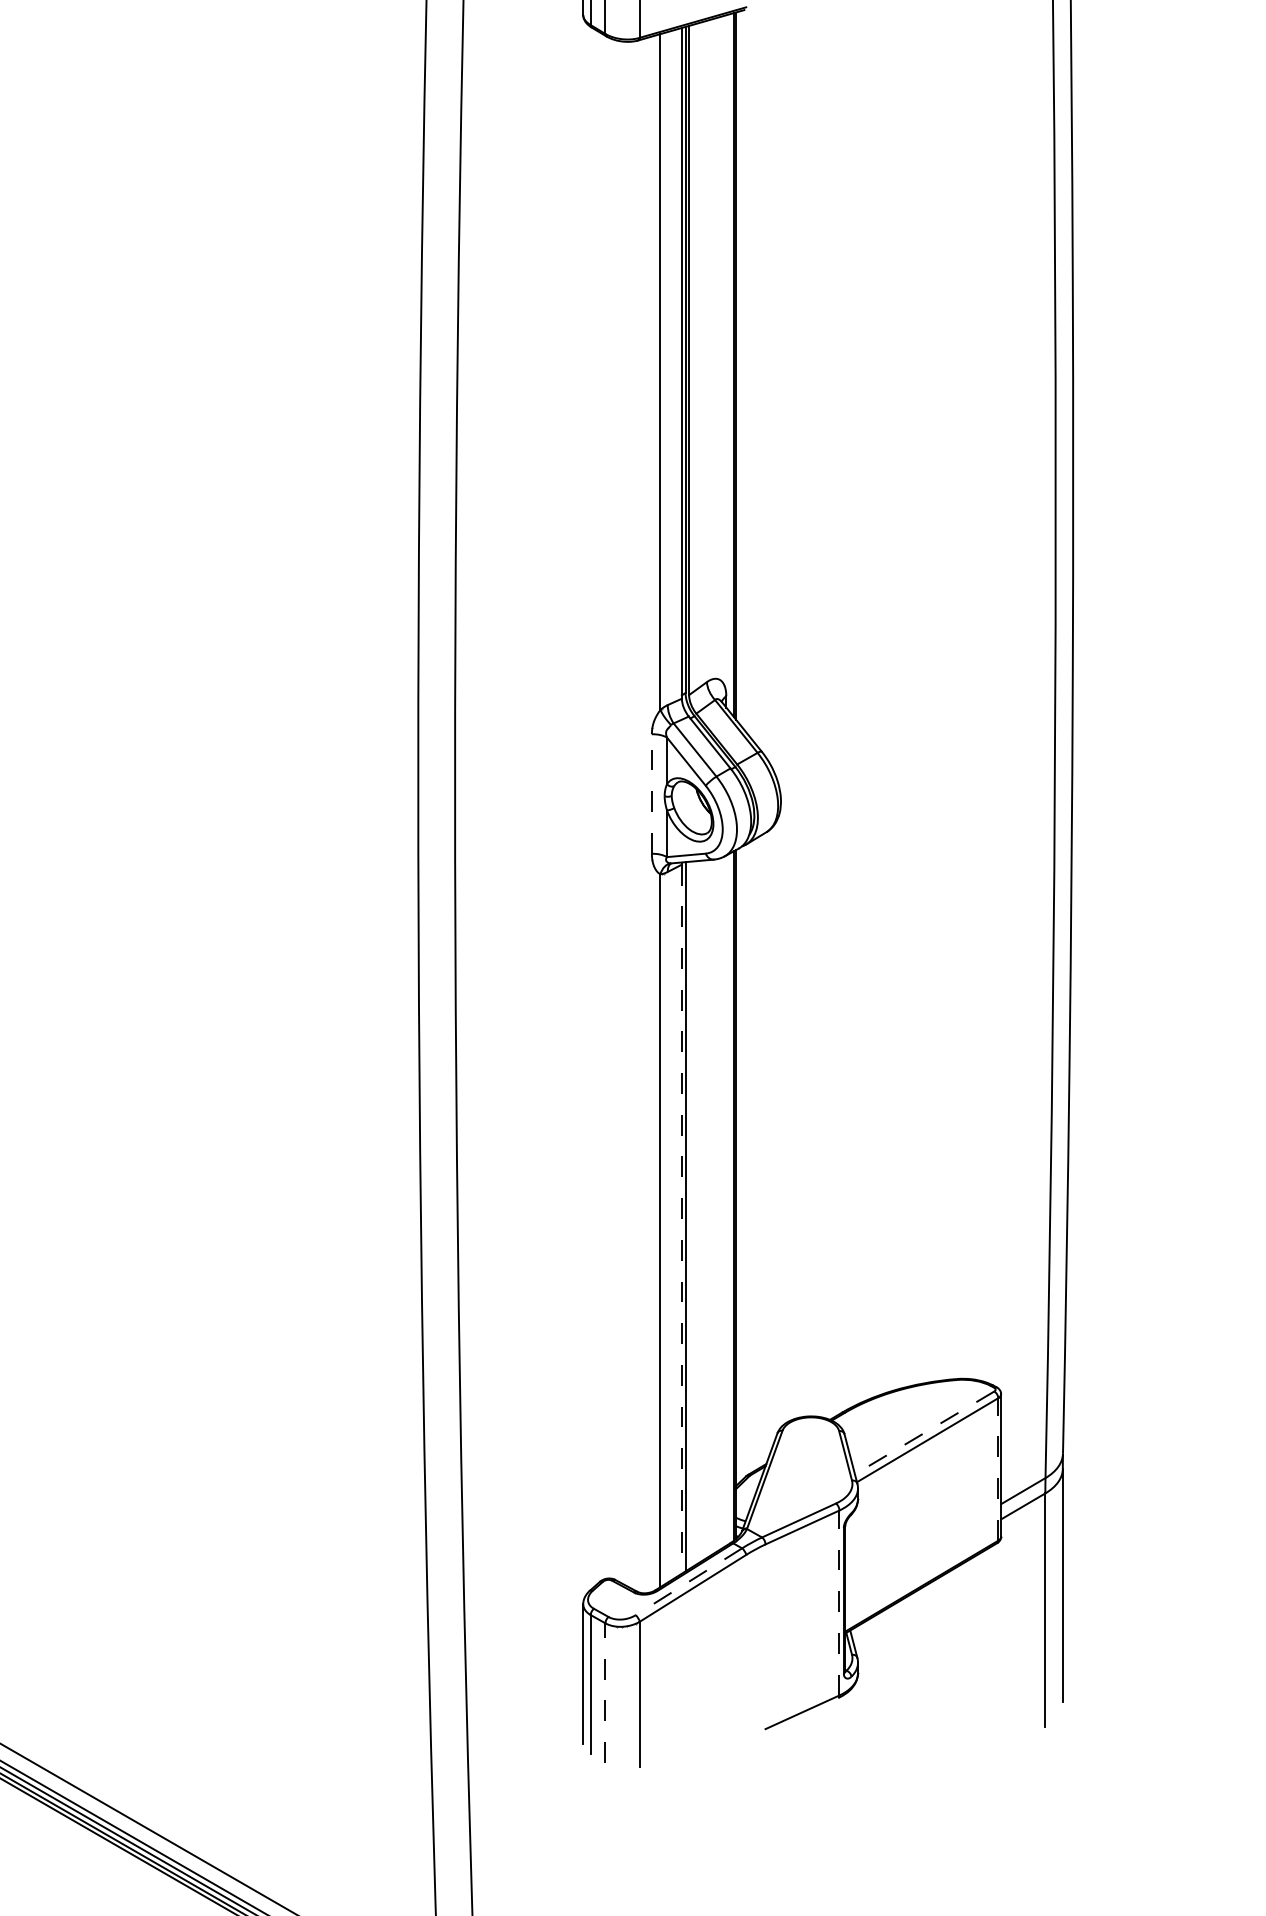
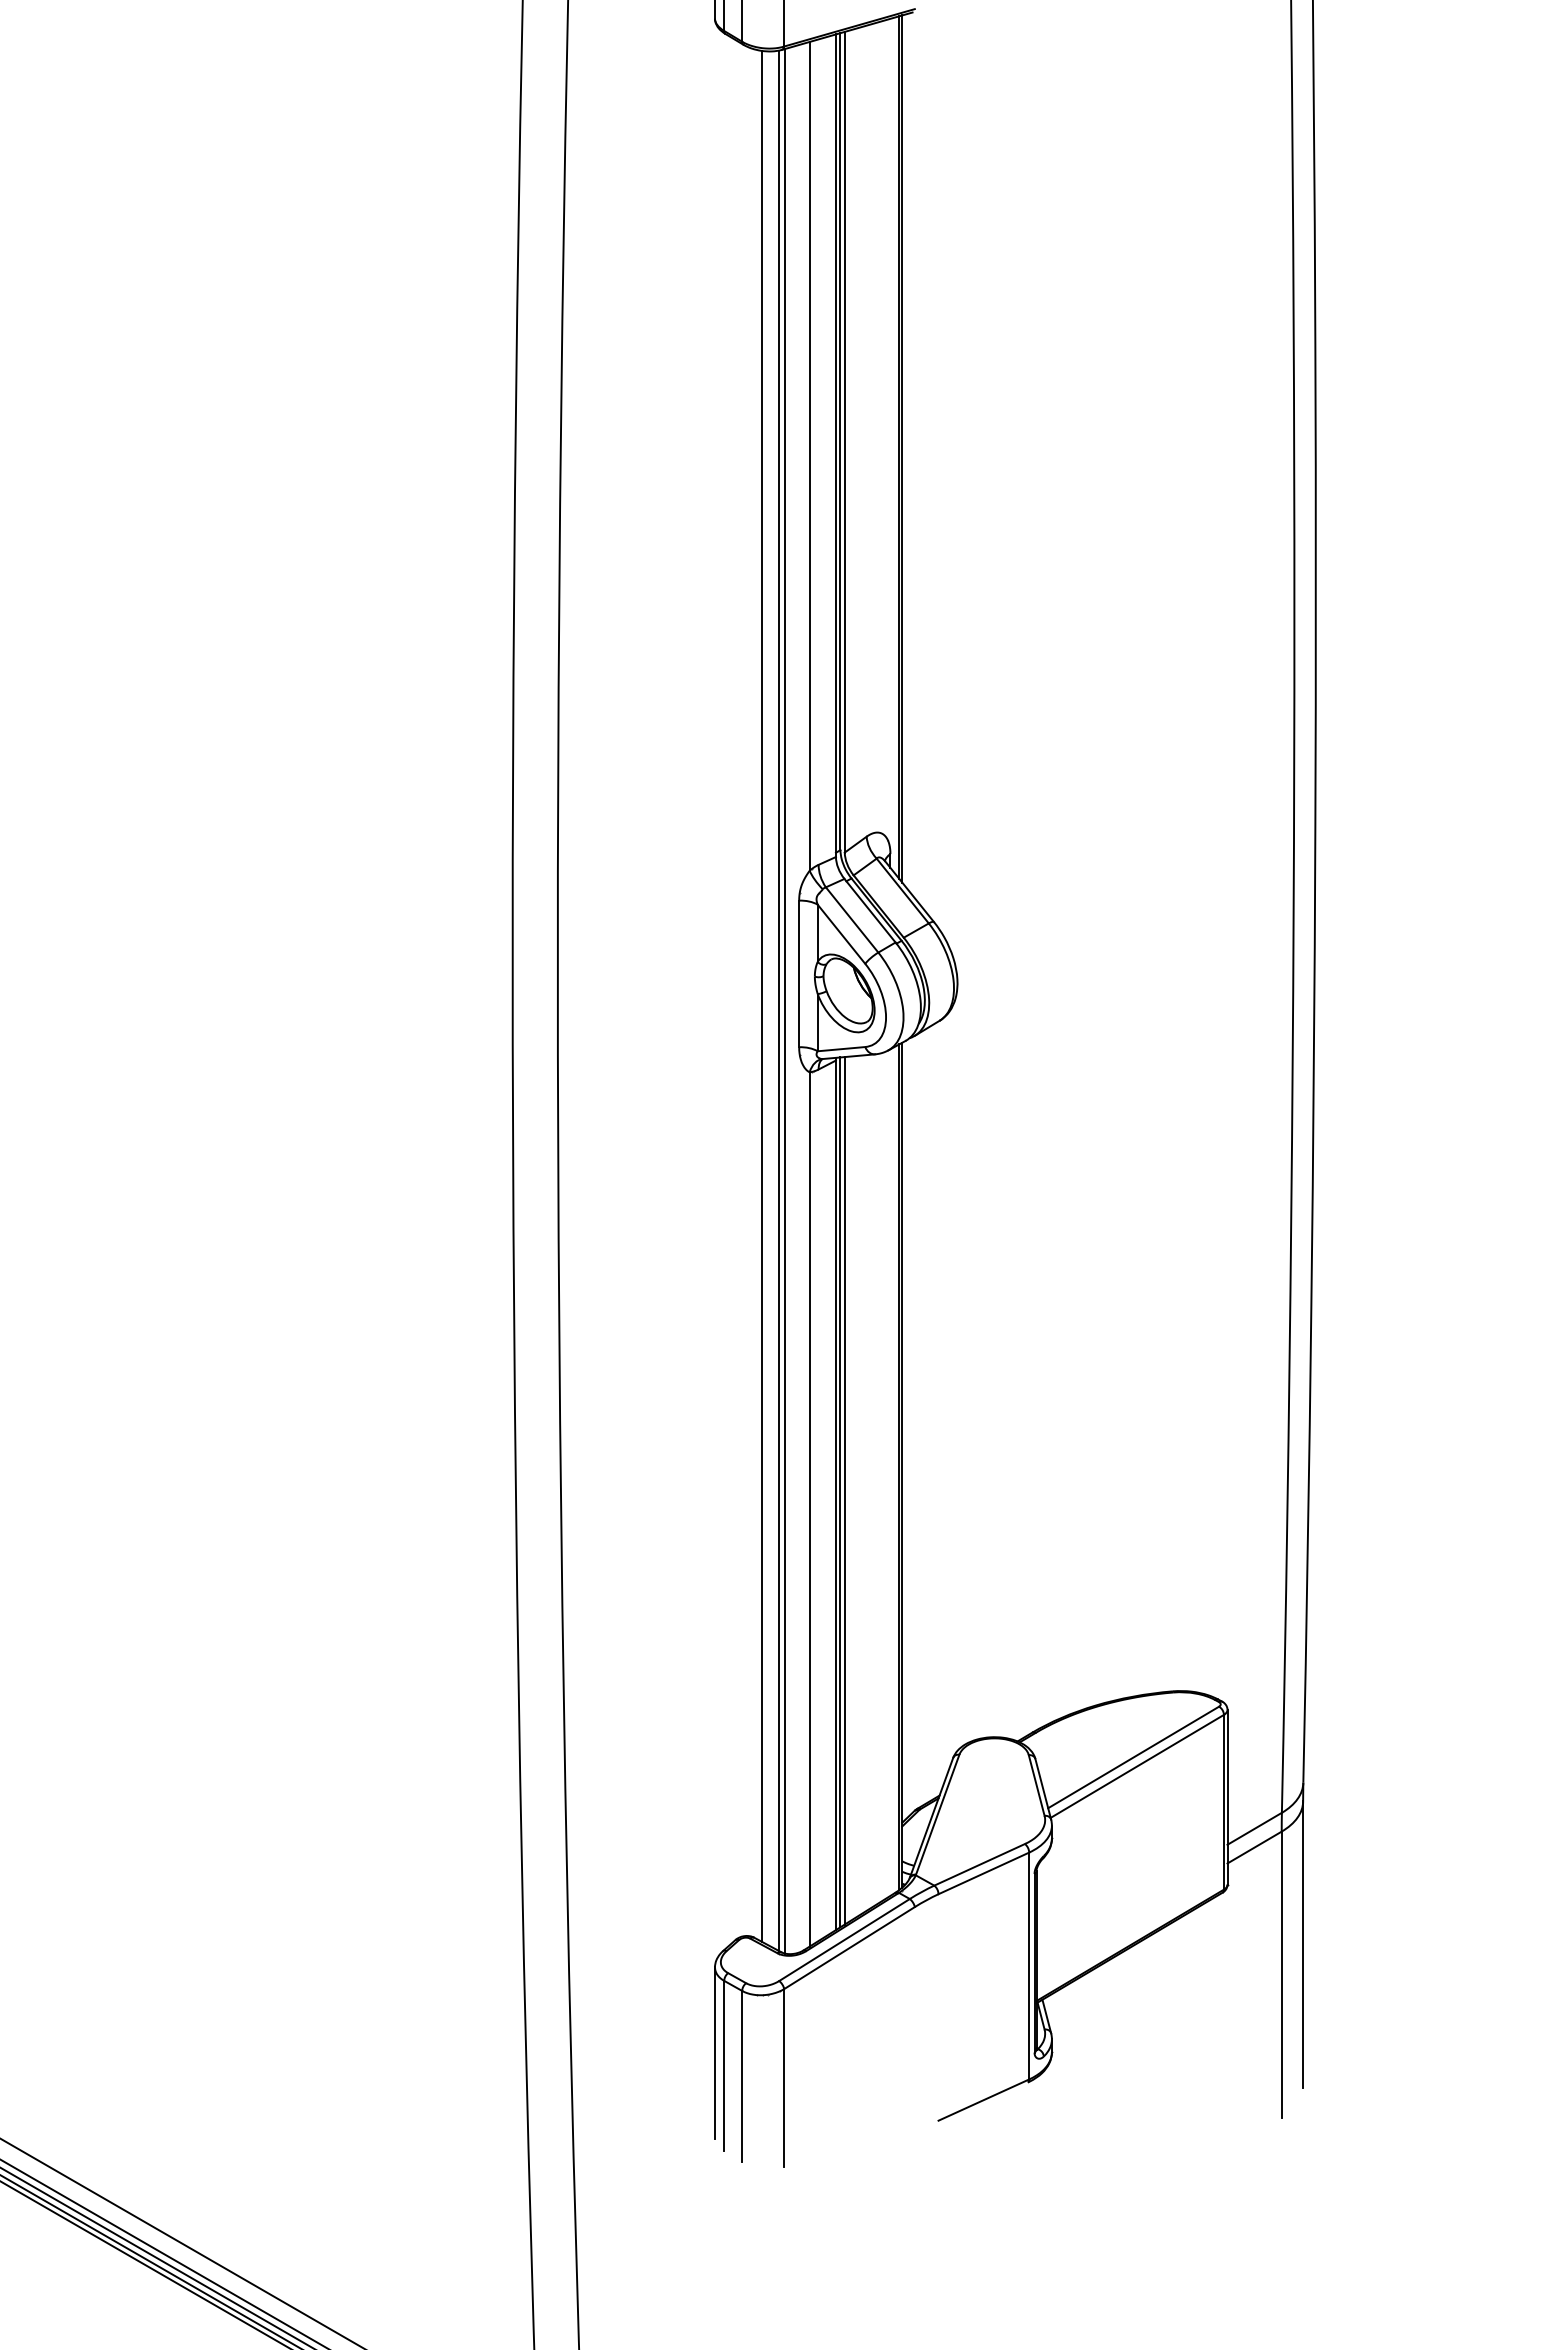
line: (652, 793) -> (799, 973), dashed -> solid
line: (621, 811) -> (761, 995), added
line: (635, 815) -> (778, 1000), added
line: (640, 816) -> (785, 1001), added
line: (688, 1215) -> (844, 1490), added
line: (681, 1219) -> (835, 1495), dashed -> solid
line: (924, 1432) -> (1133, 1757), dashed -> solid
line: (997, 1468) -> (1223, 1801), dashed -> solid
line: (688, 1582) -> (844, 1940), dashed -> solid
line: (839, 1602) -> (1029, 1965), dashed -> solid
line: (605, 1693) -> (742, 2076), dashed -> solid

